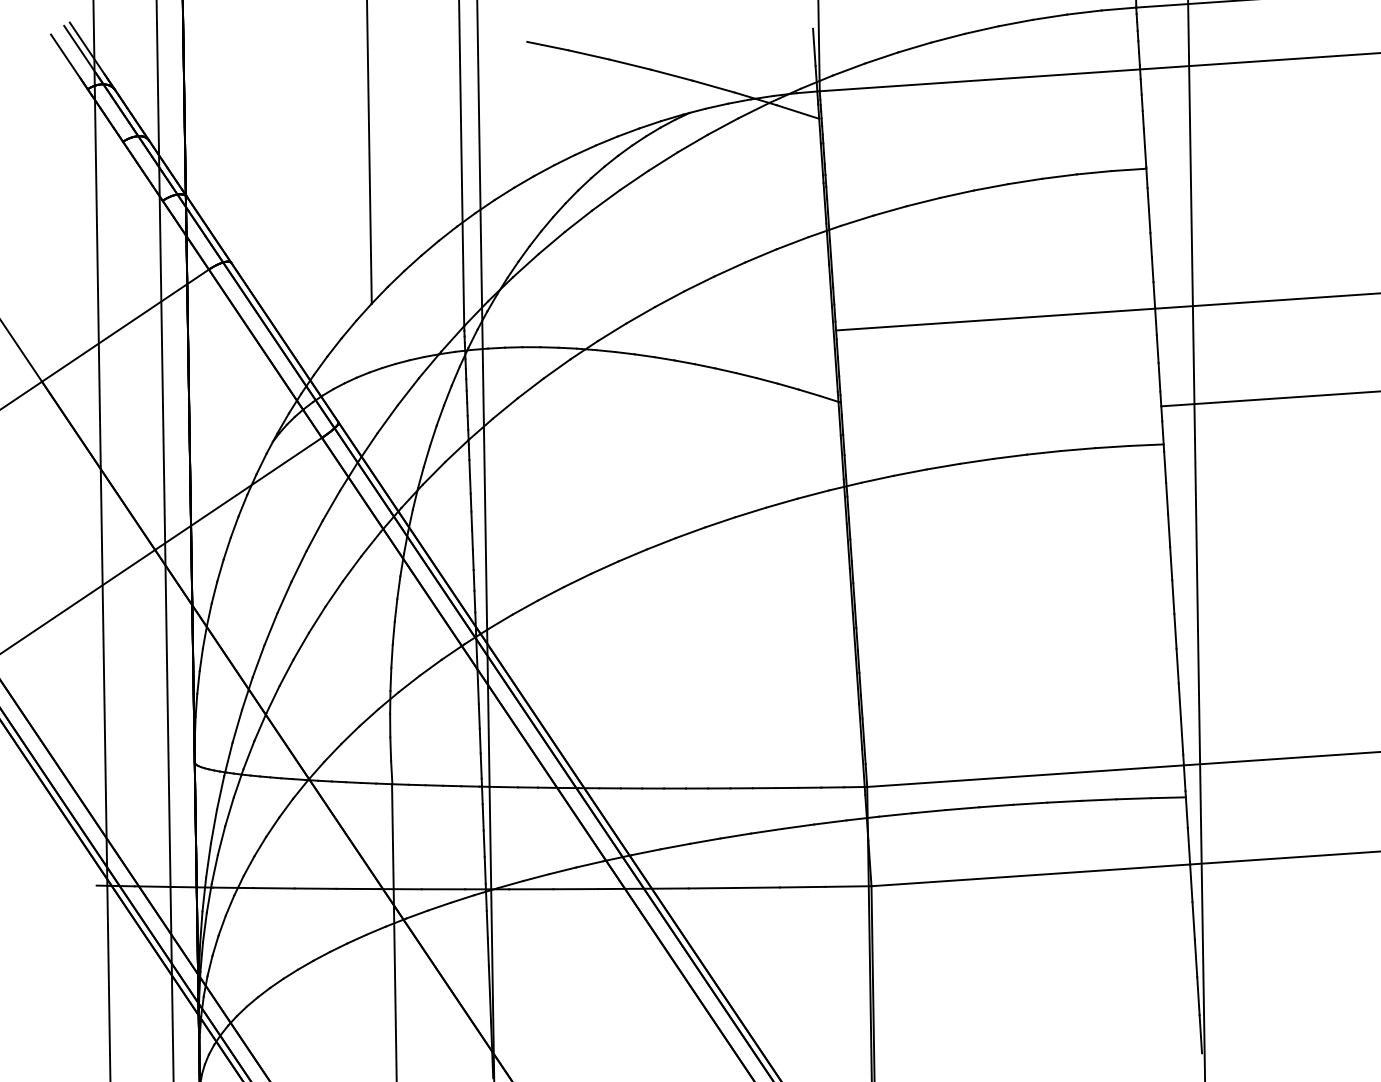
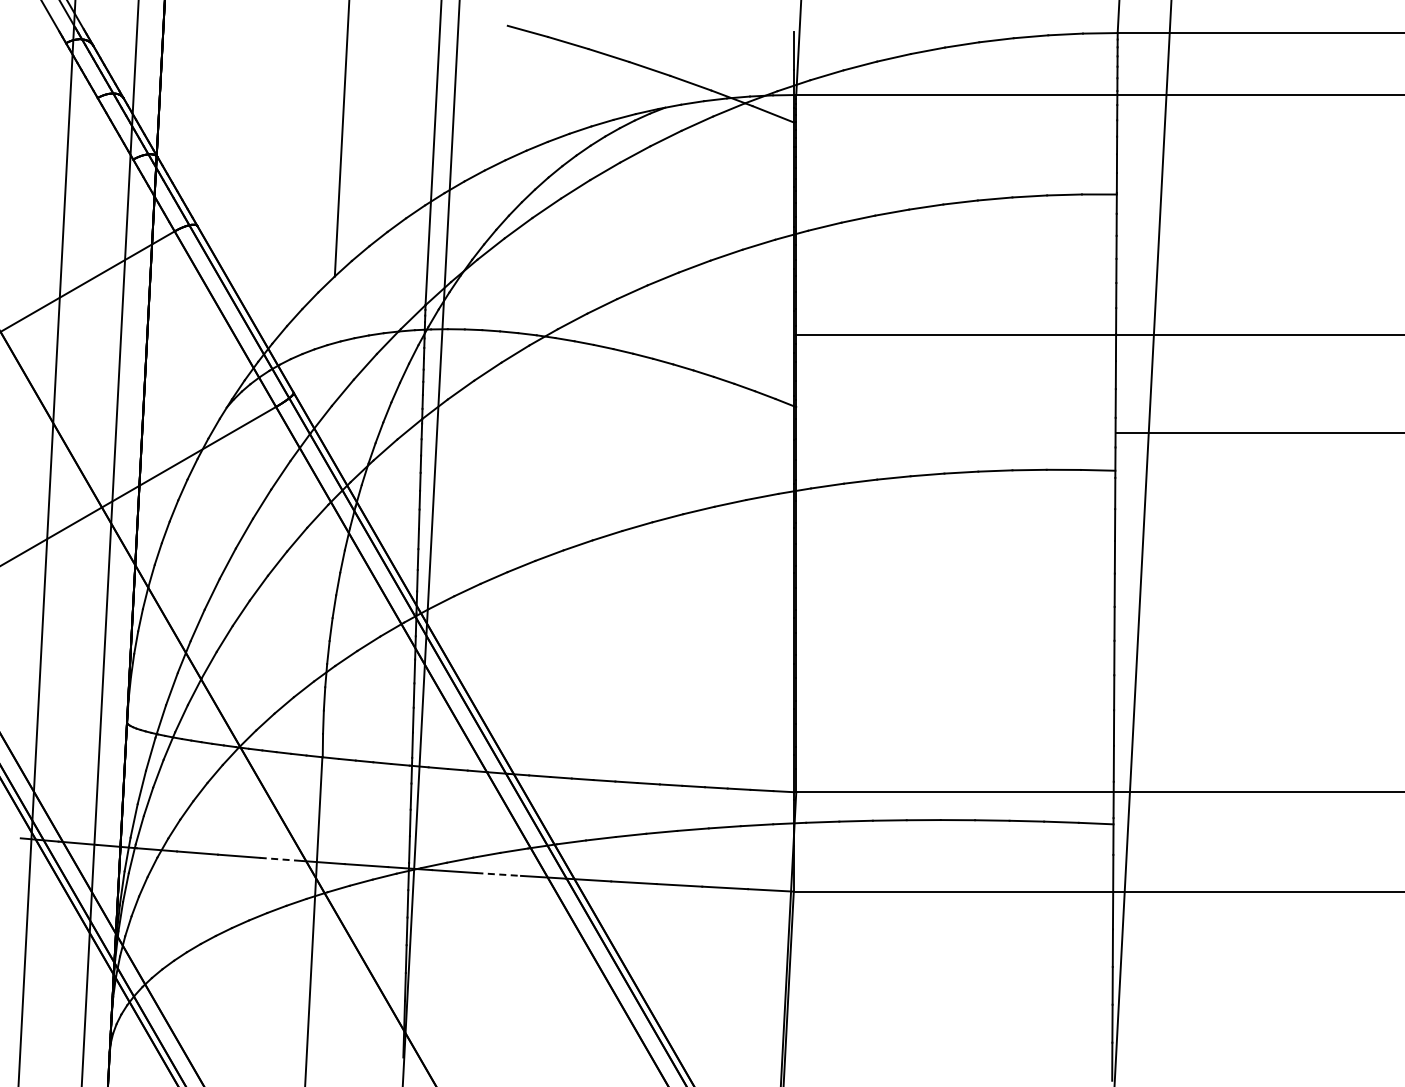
line: (358, 888) -> (281, 859), solid -> dashed
line: (576, 889) -> (499, 874), solid -> dashed

